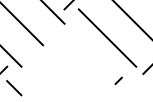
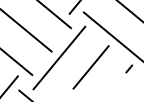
line: (49, 52) -> (58, 58), added
line: (80, 64) -> (90, 67), added
line: (118, 80) -> (129, 68), moved

